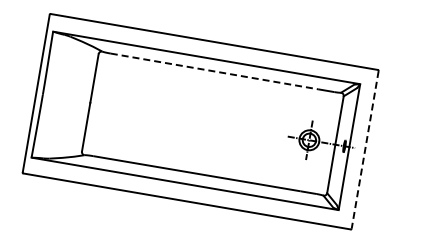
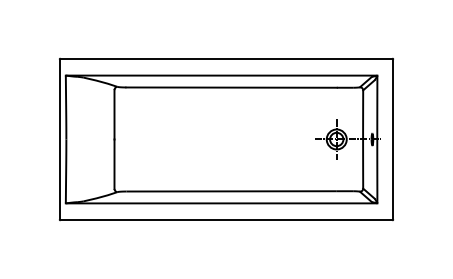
line: (215, 71) -> (232, 87), dashed -> solid
line: (365, 149) -> (393, 139), dashed -> solid

